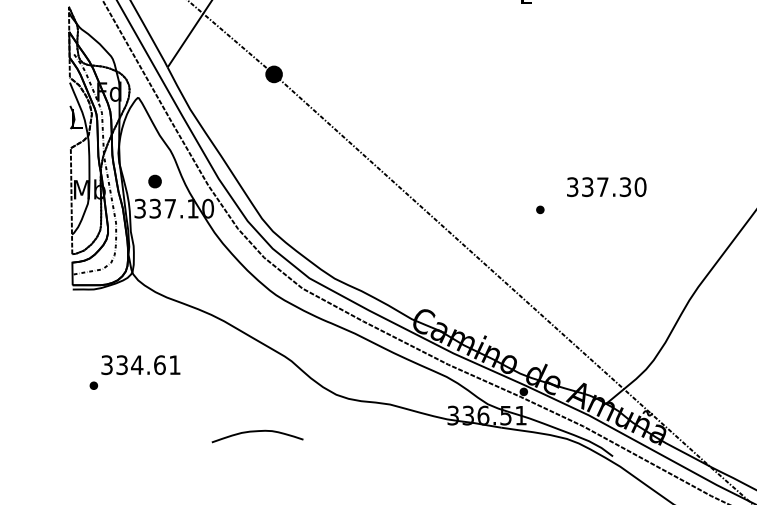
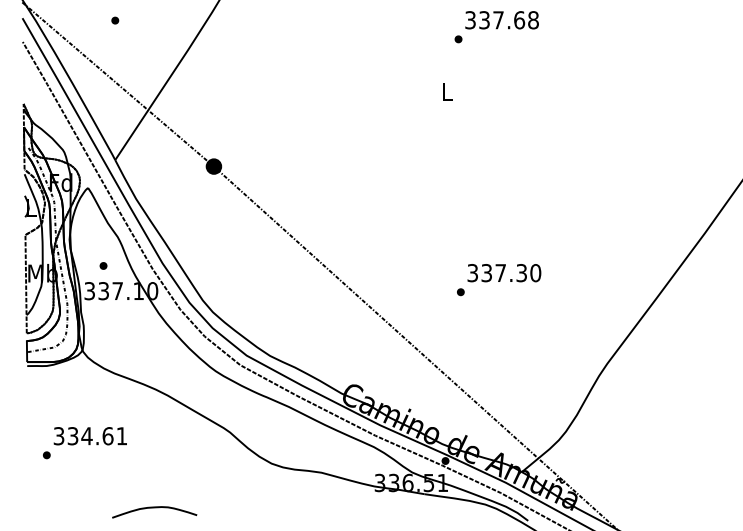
part: (155, 181) -> (103, 265), size x0.62
text: (606, 187) -> (504, 273), moved
curve: (257, 432) -> (154, 508), moved

